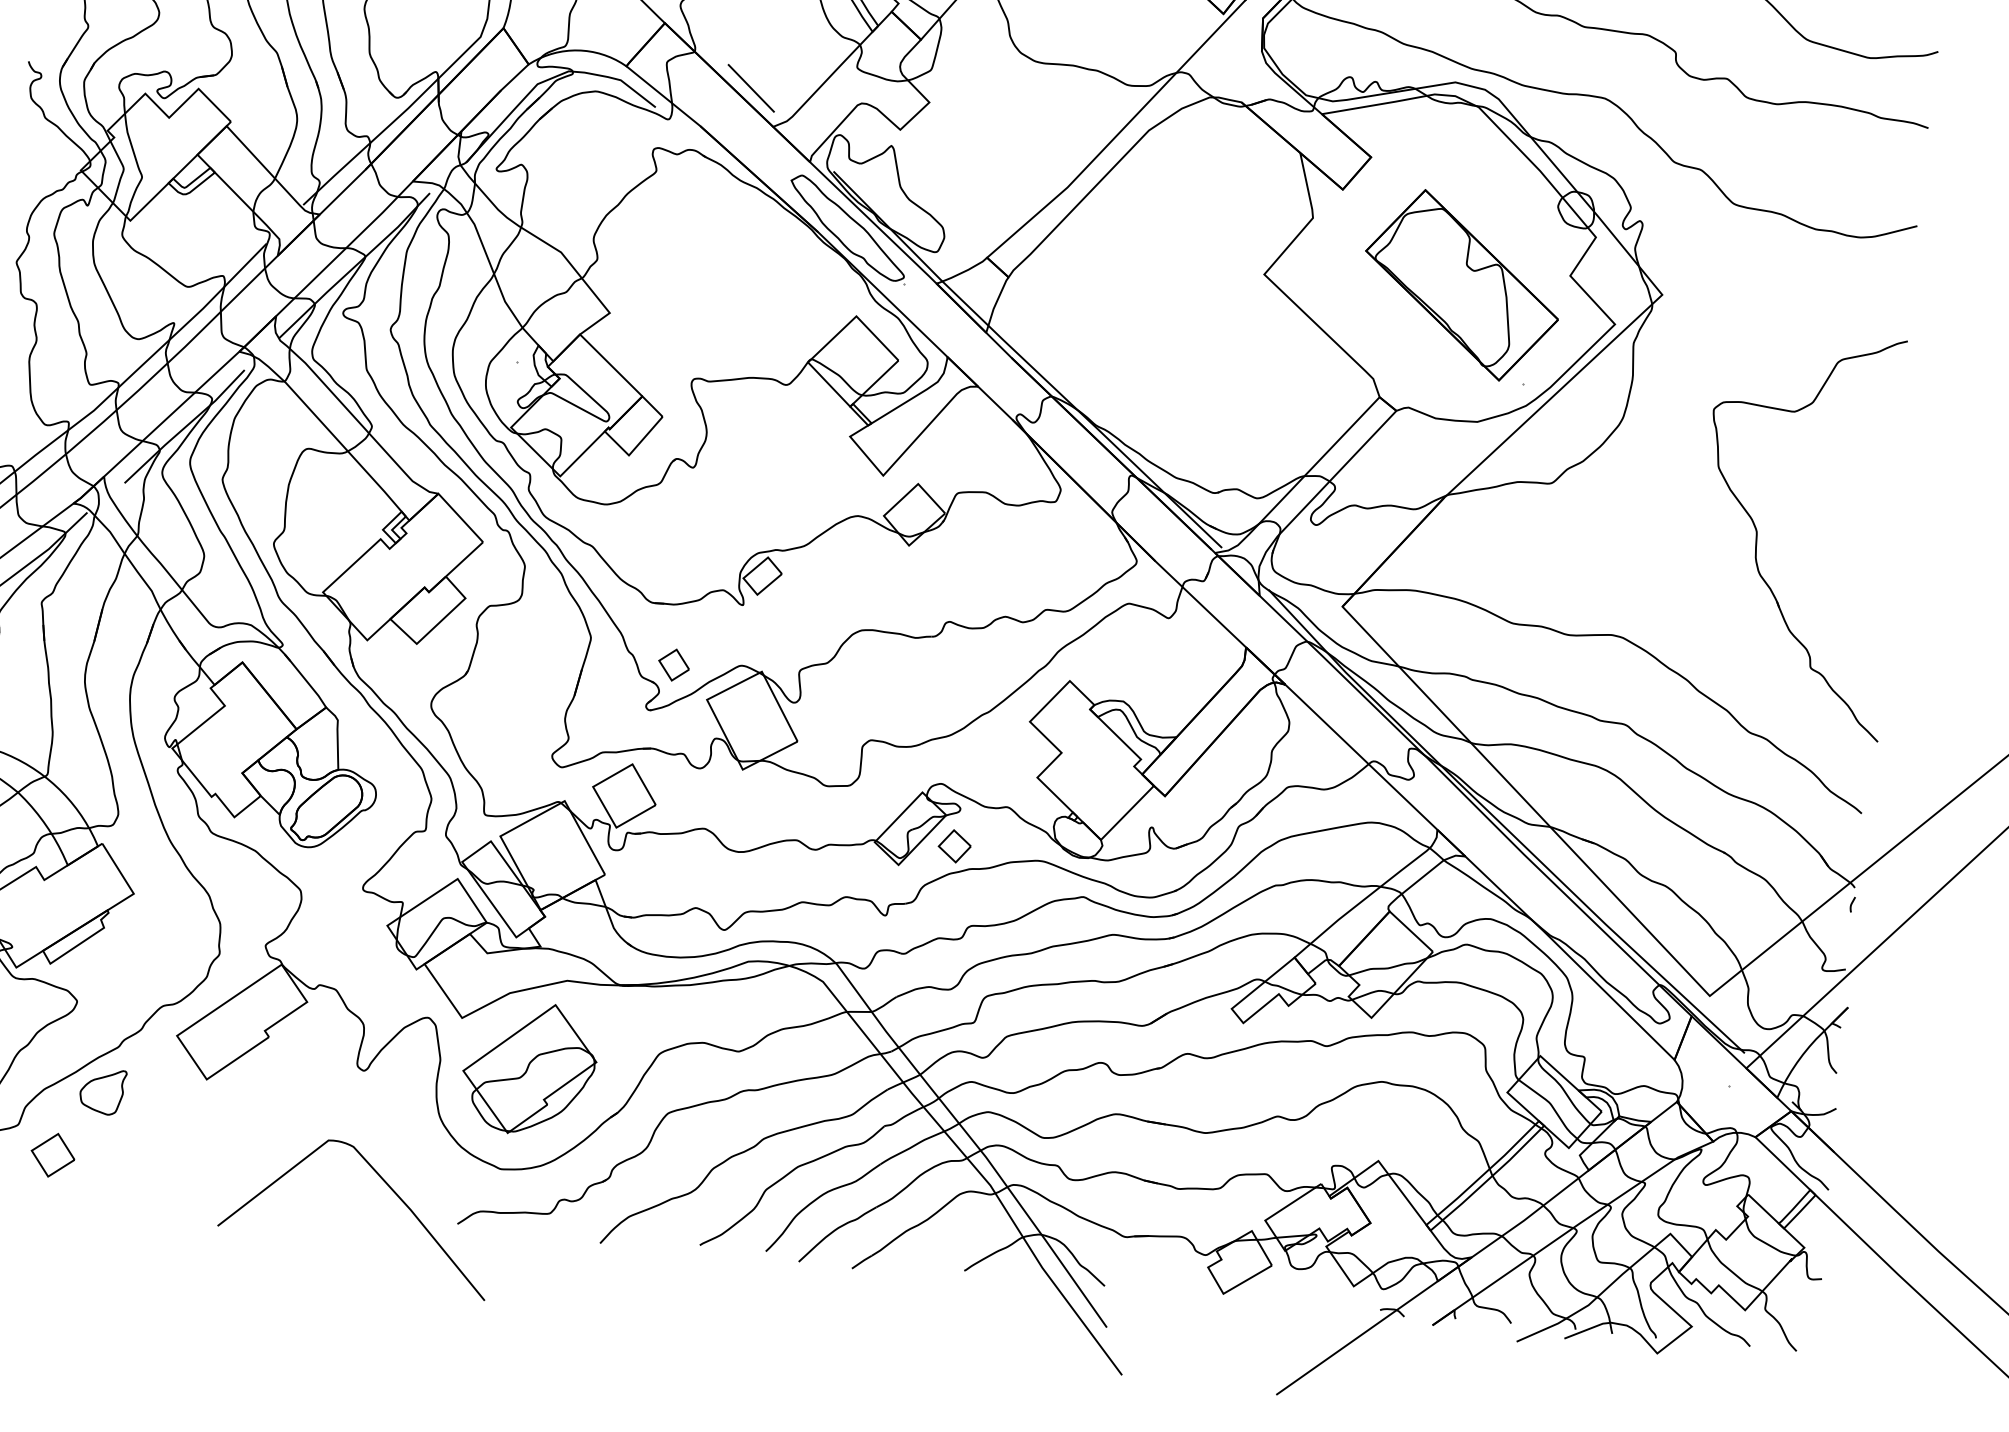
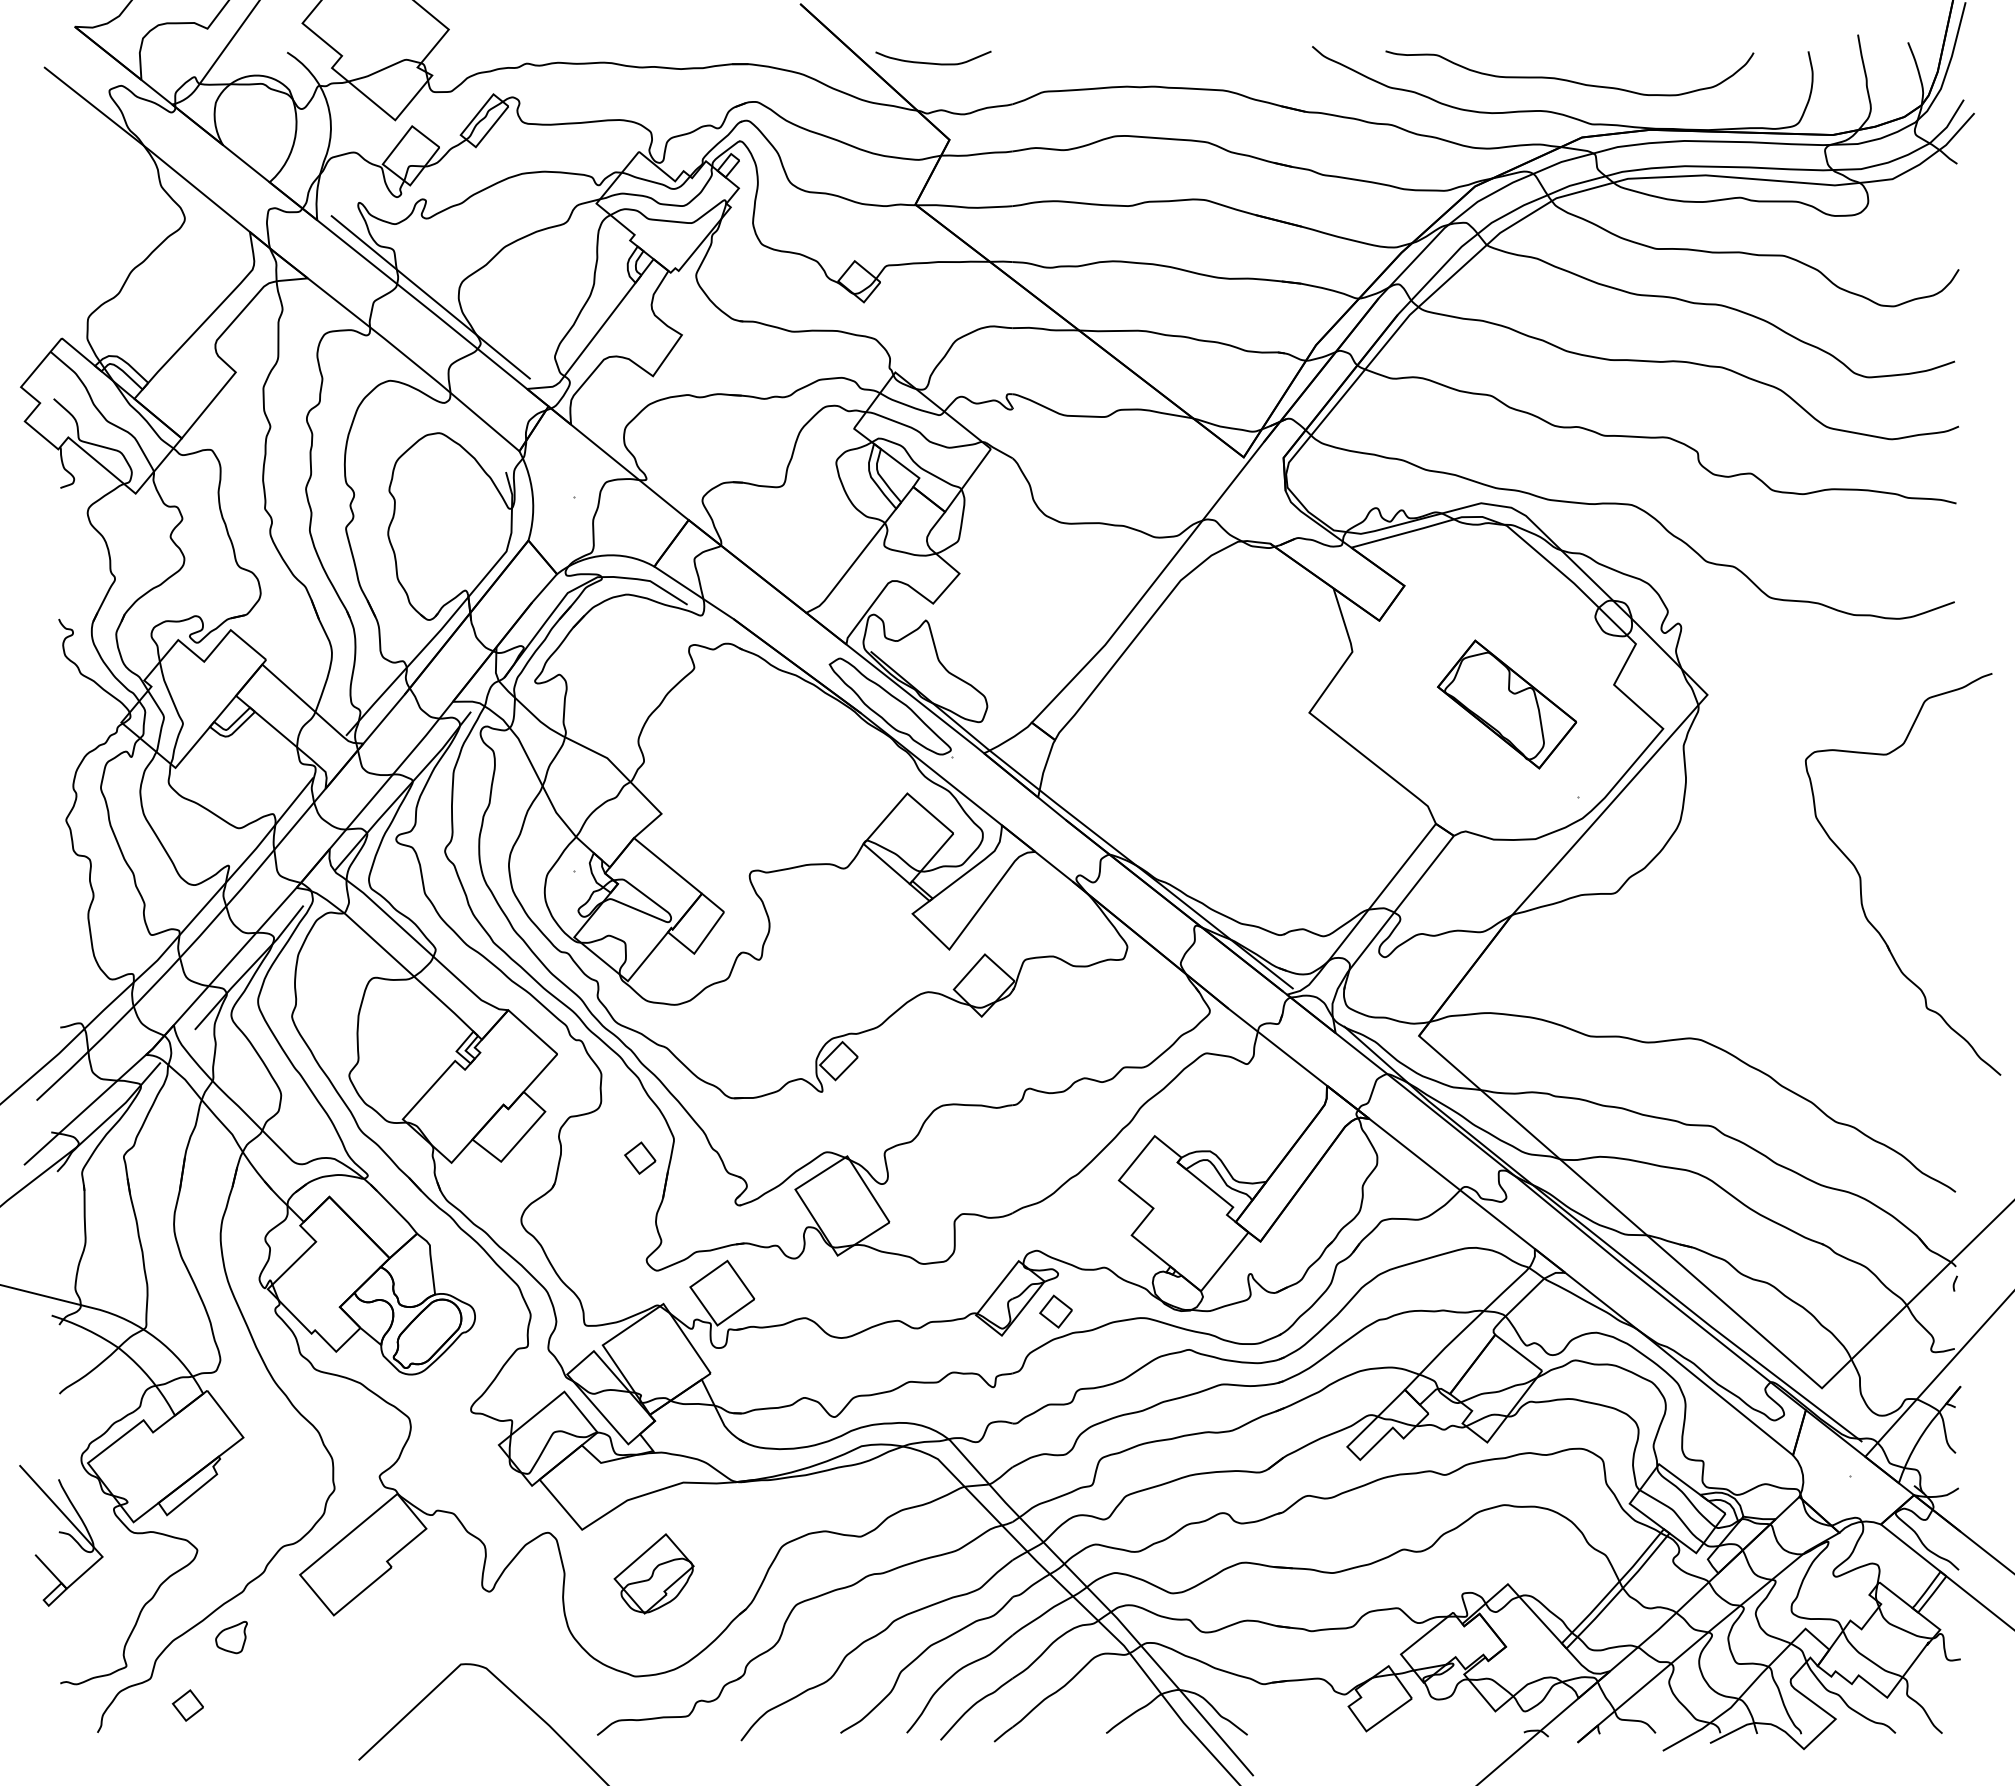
line: (750, 88) -> (780, 576), removed
part: (1461, 285) -> (1506, 704), size x0.7
part: (1758, 531) -> (1861, 877), moved
part: (674, 664) -> (640, 1157), moved
part: (528, 1068) -> (653, 1573), size x0.6
part: (102, 1091) -> (231, 1637), size x0.7
part: (52, 1155) -> (187, 1705), size x0.7

